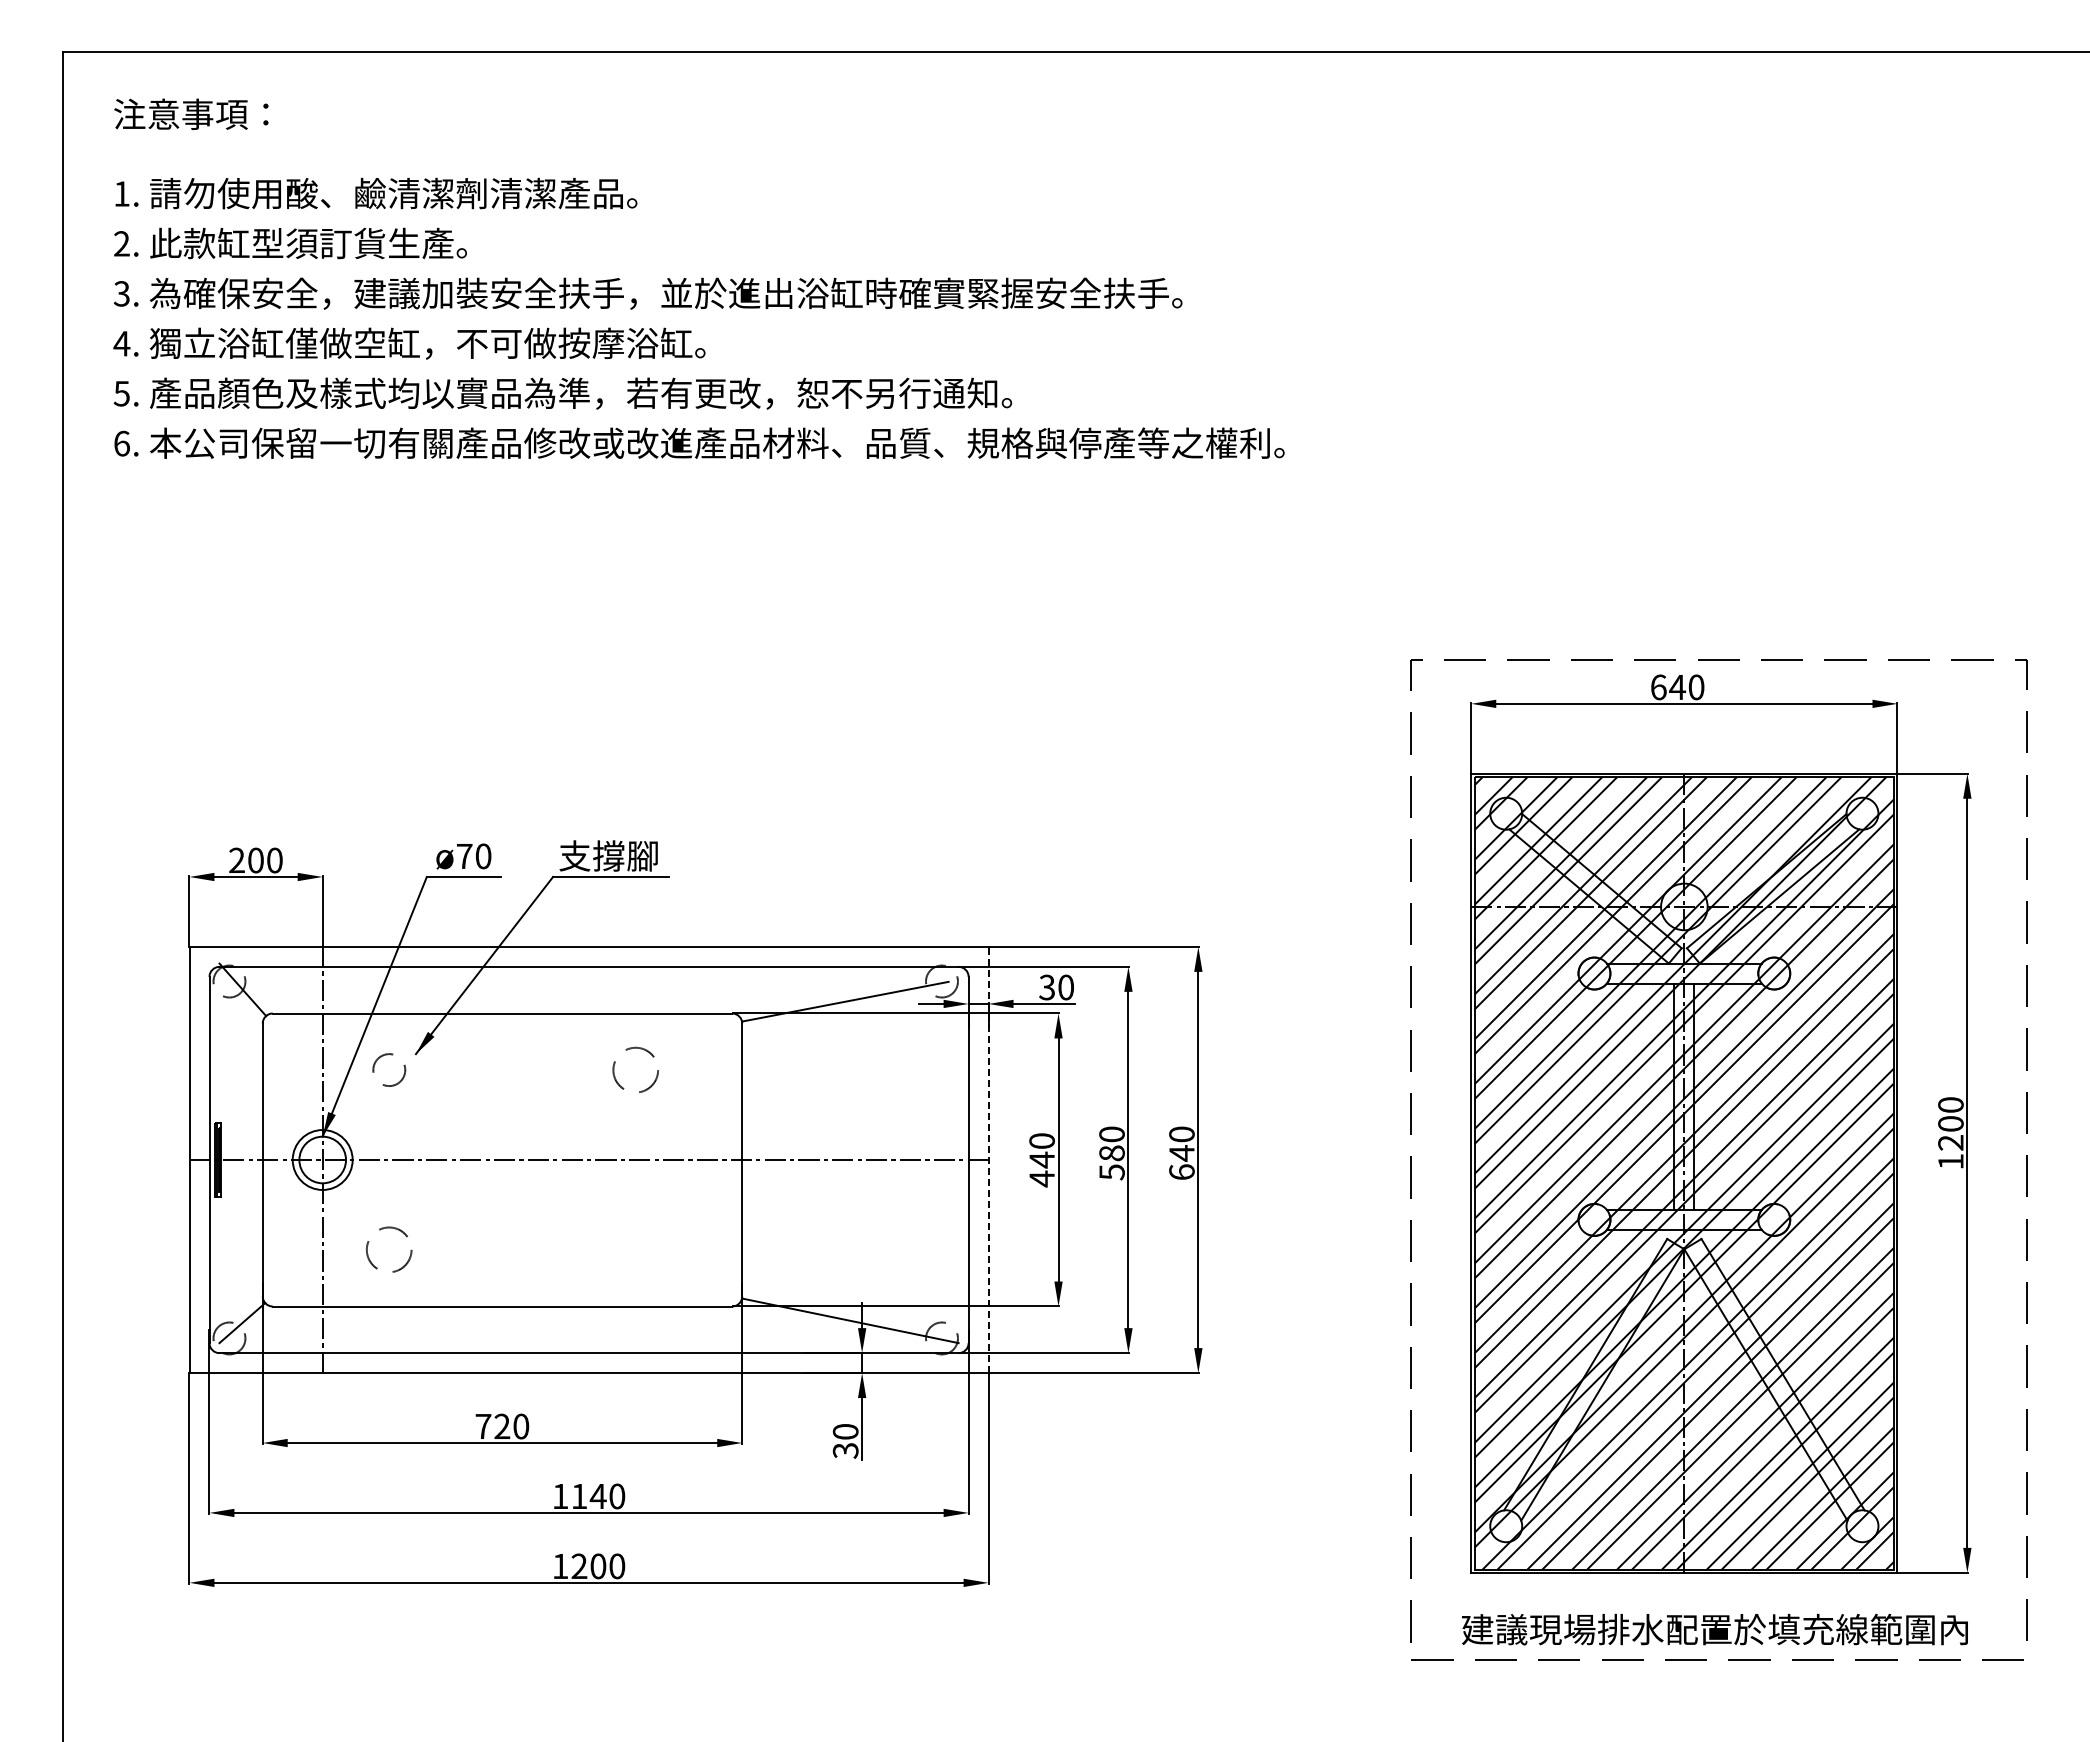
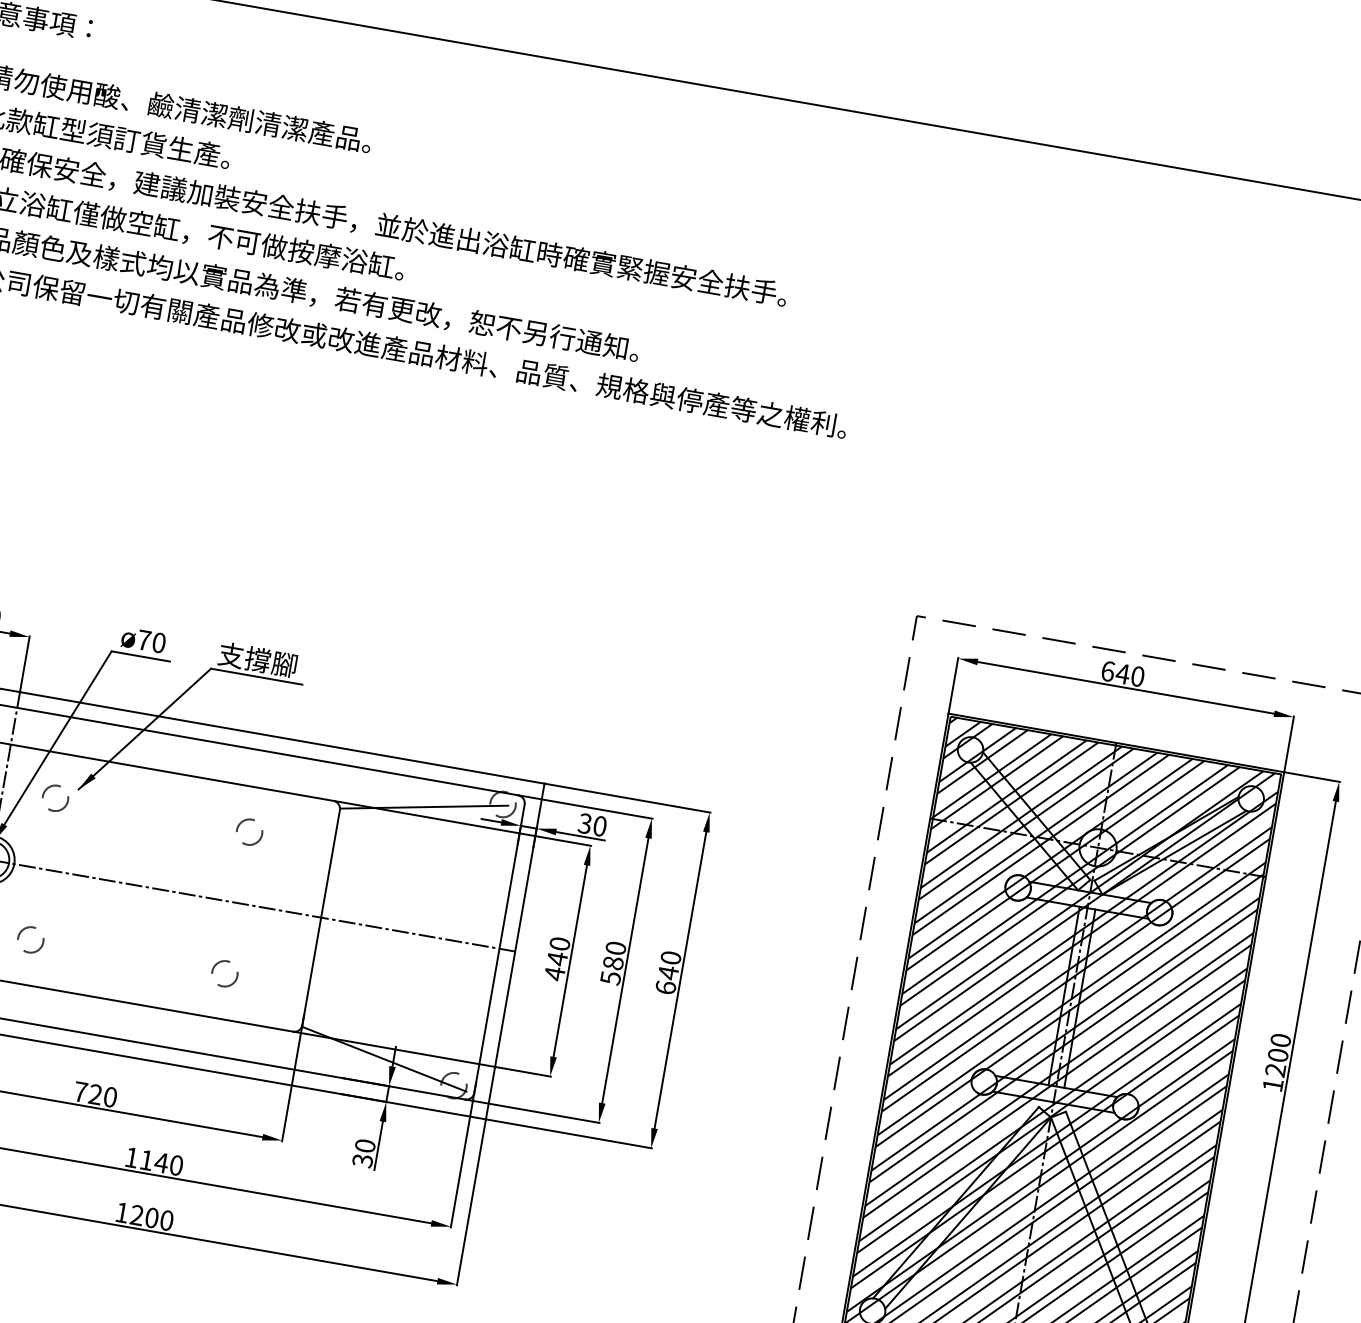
circle: (635, 1069) -> (249, 831), size x0.71
line: (988, 1159) -> (515, 951), dashed -> solid
circle: (389, 1249) -> (31, 939), size x0.71
circle: (635, 1249) -> (224, 973), added

